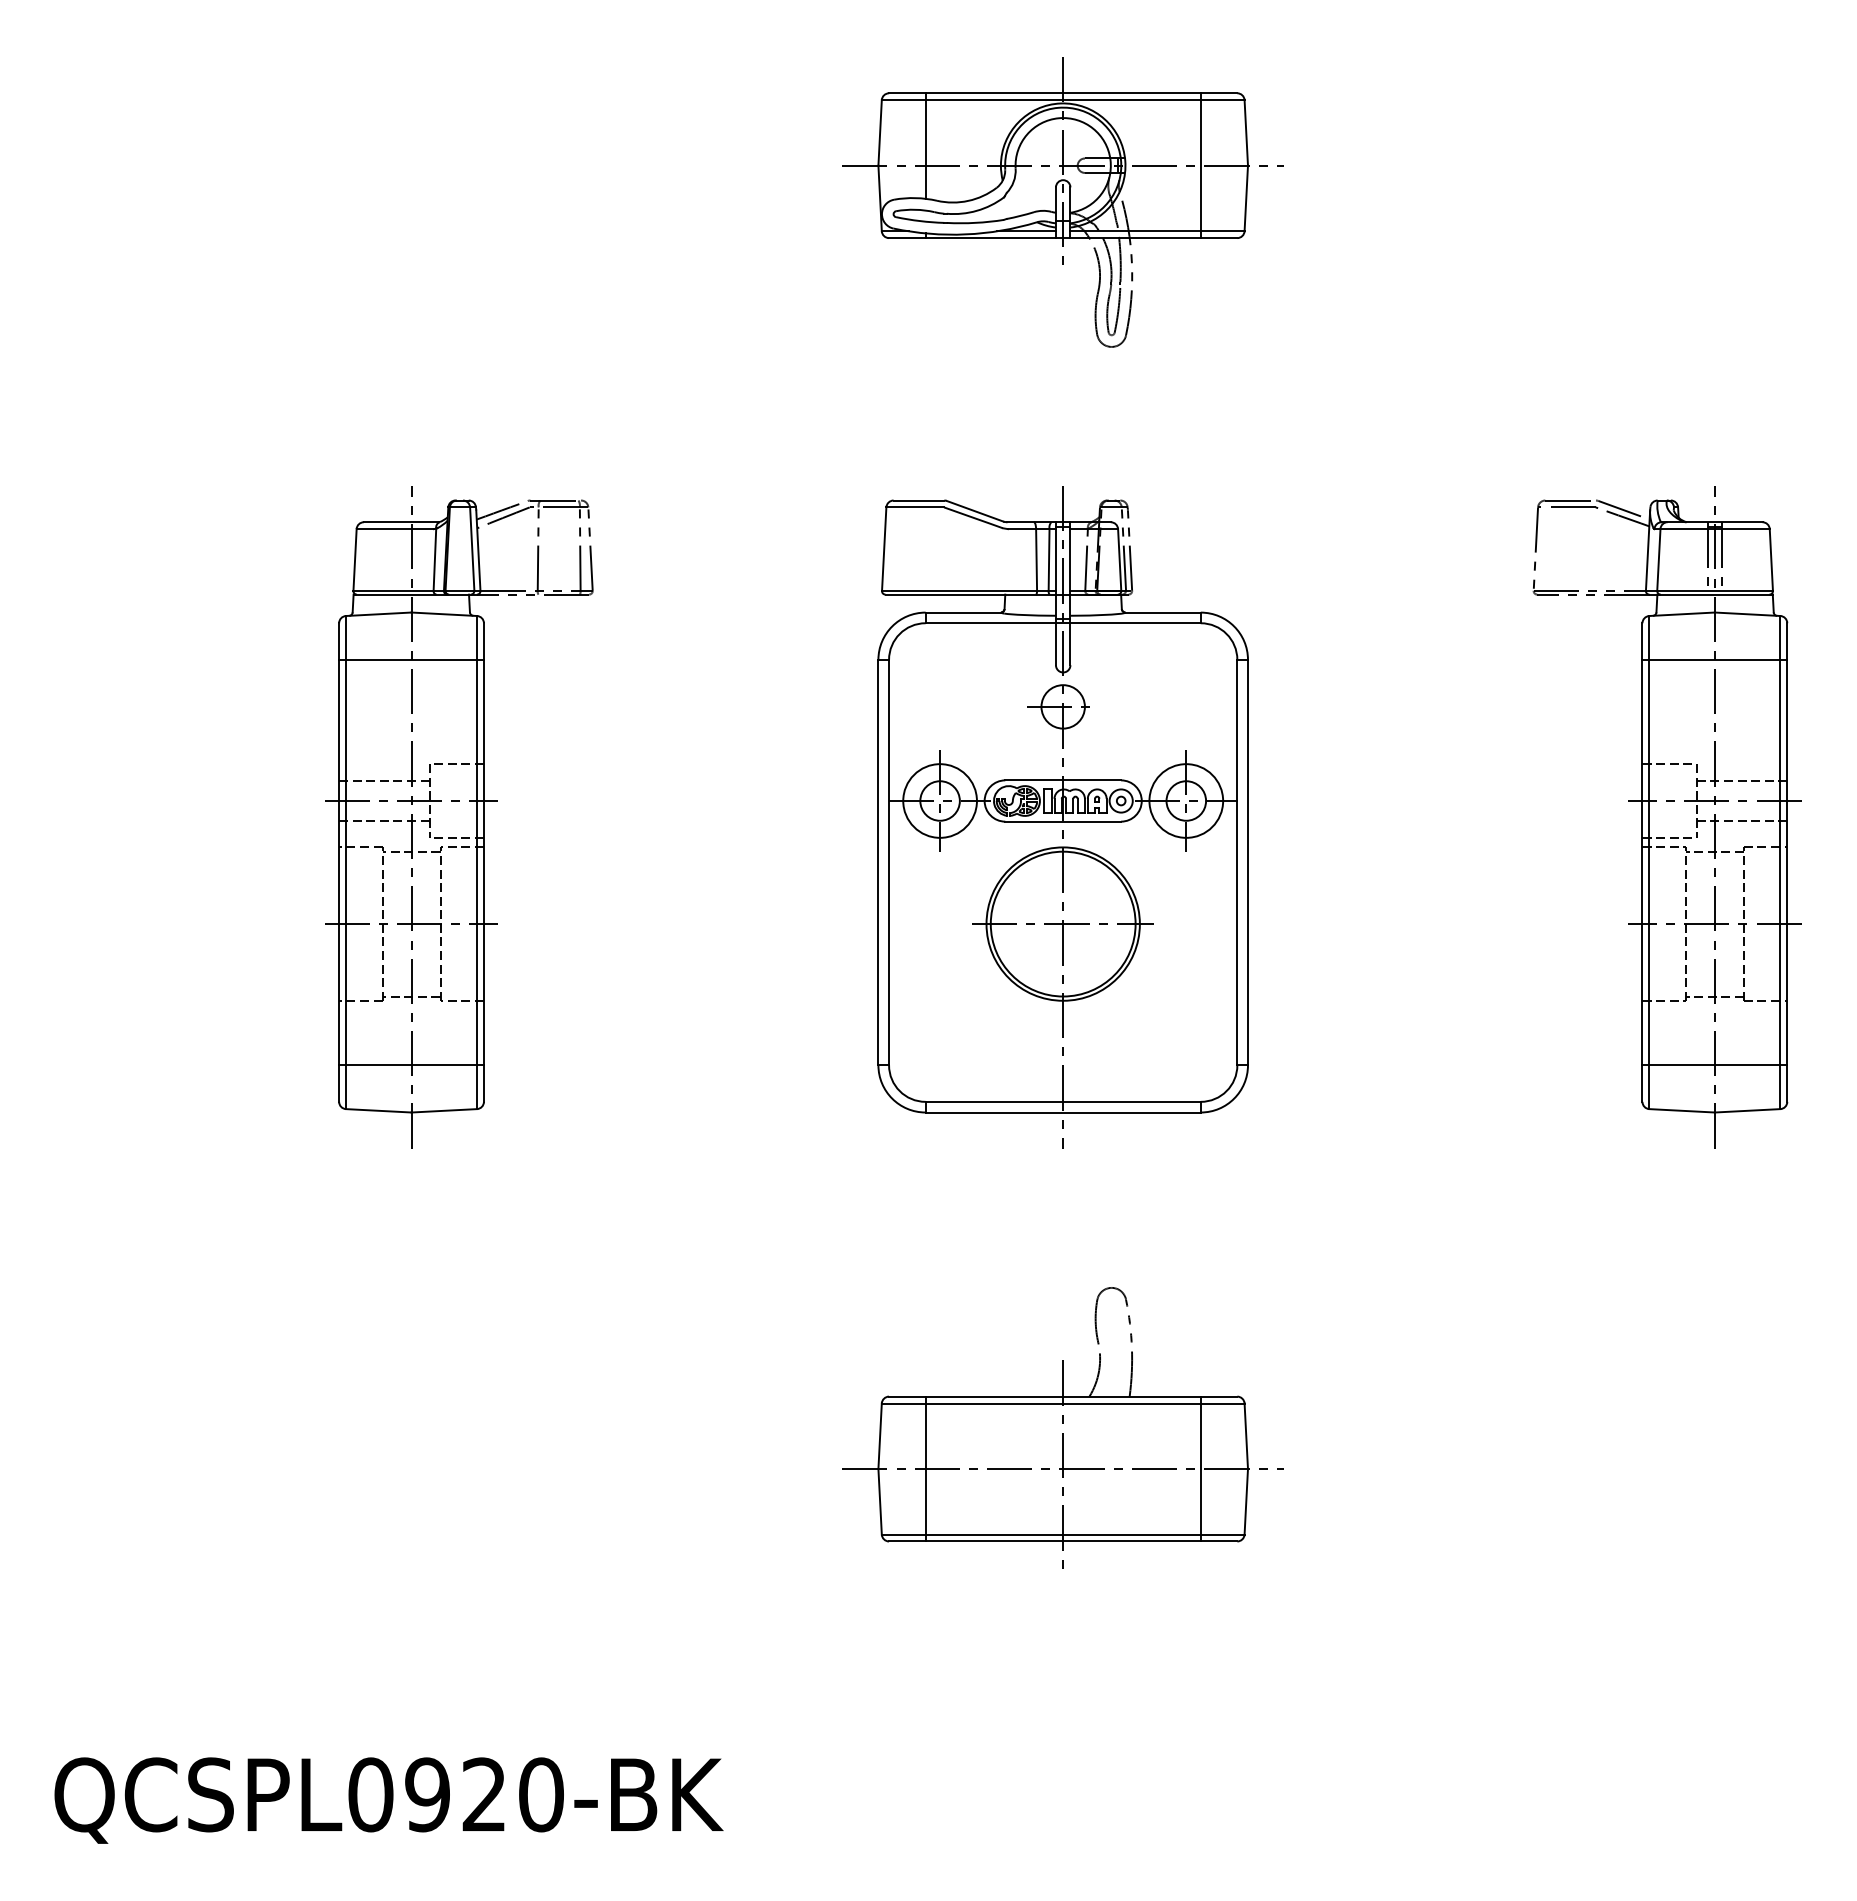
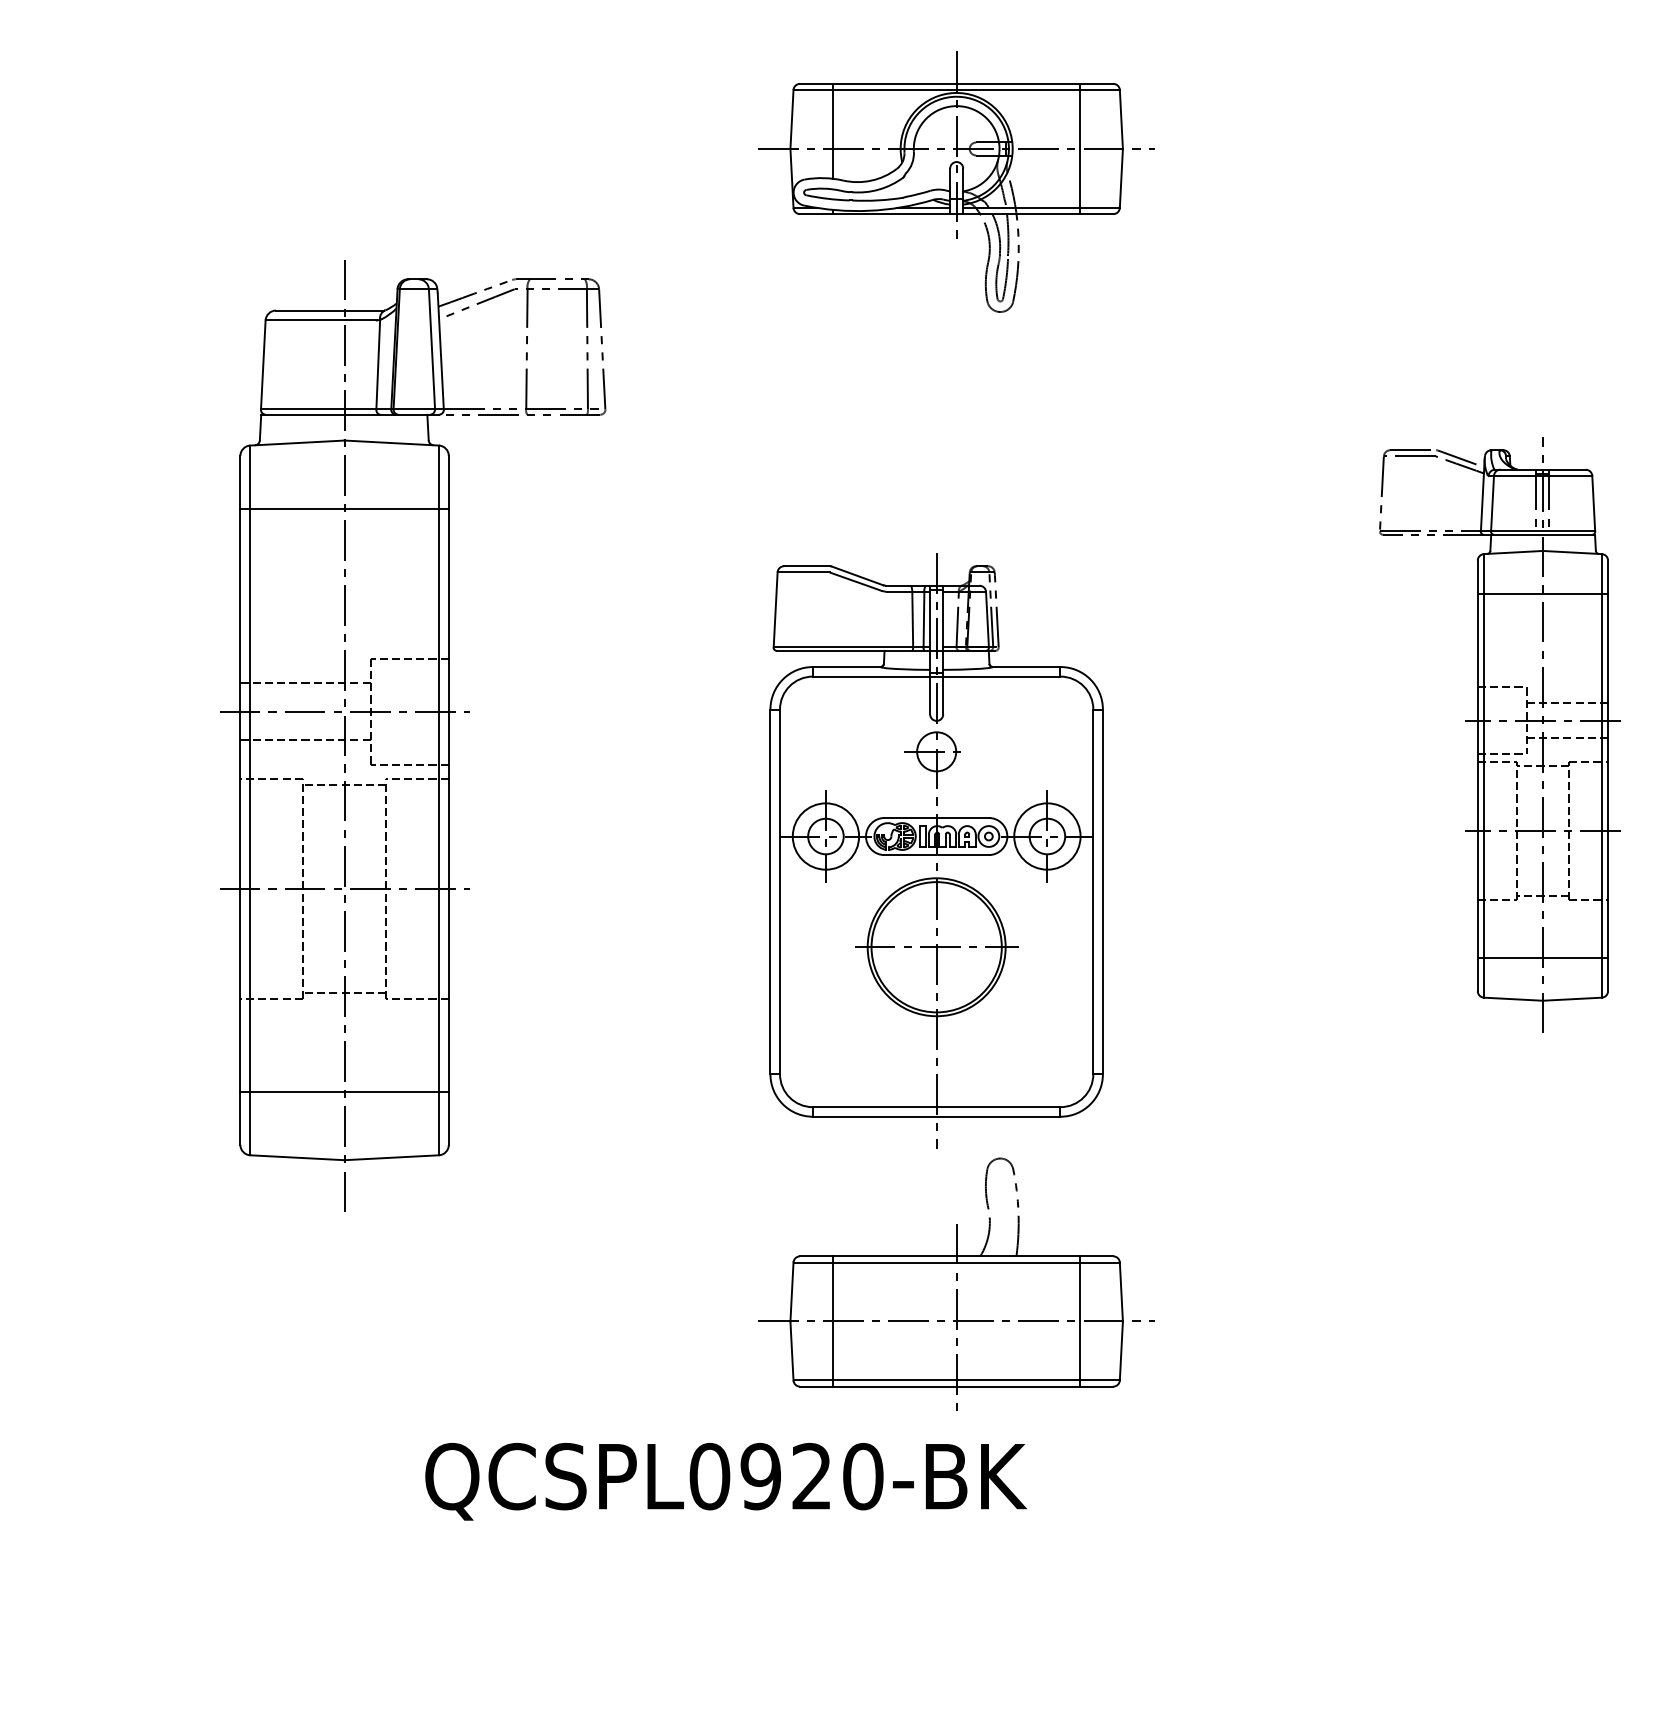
part: (459, 816) -> (413, 734), size x1.6
part: (1063, 816) -> (936, 850), moved
text: (388, 1800) -> (725, 1481), moved

